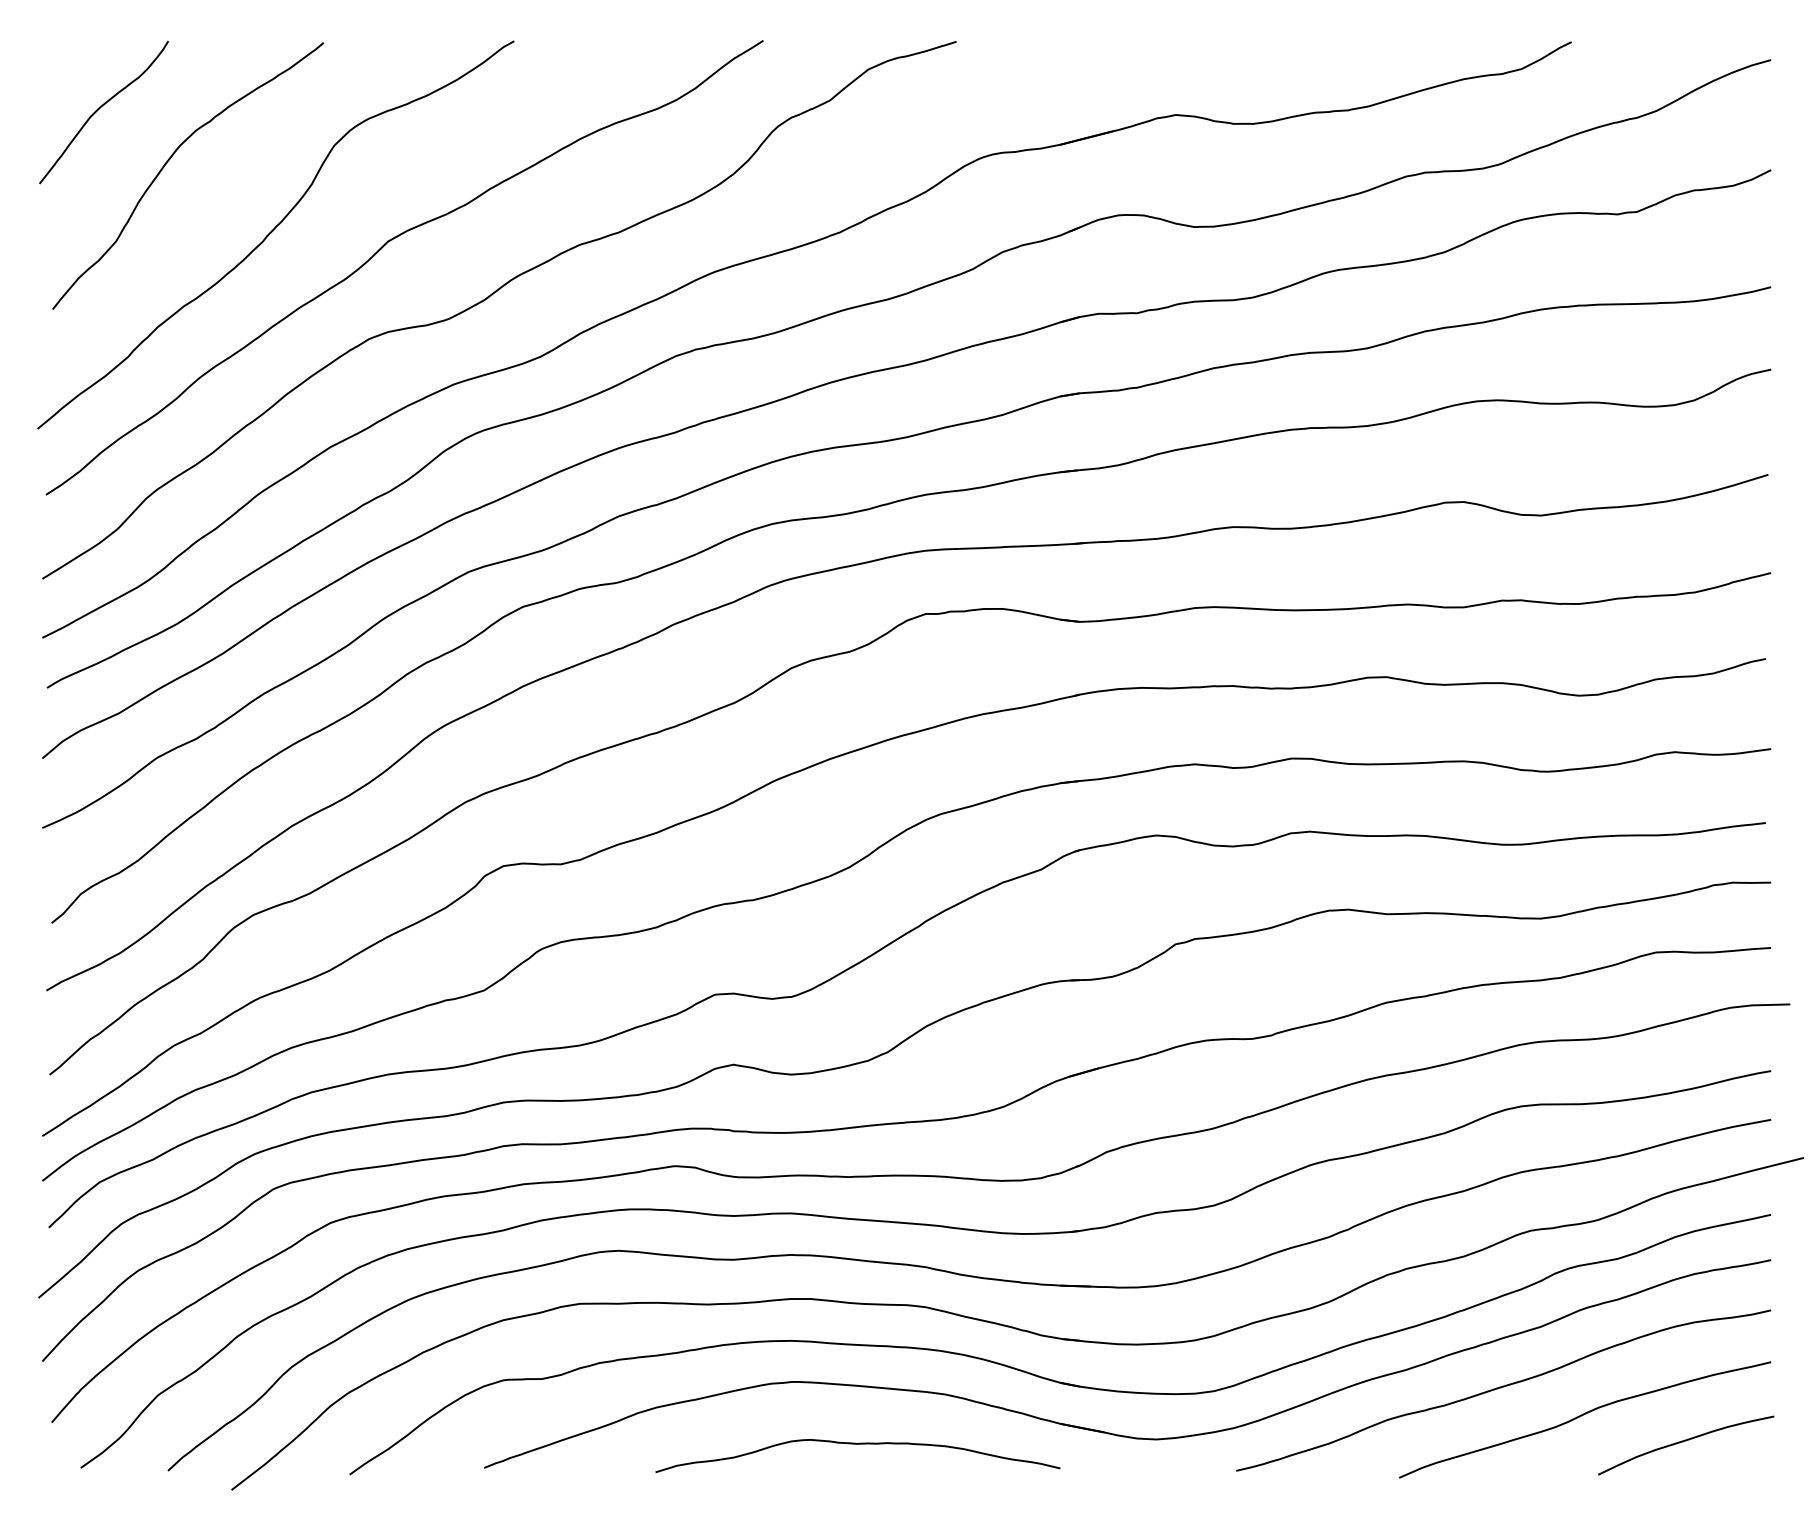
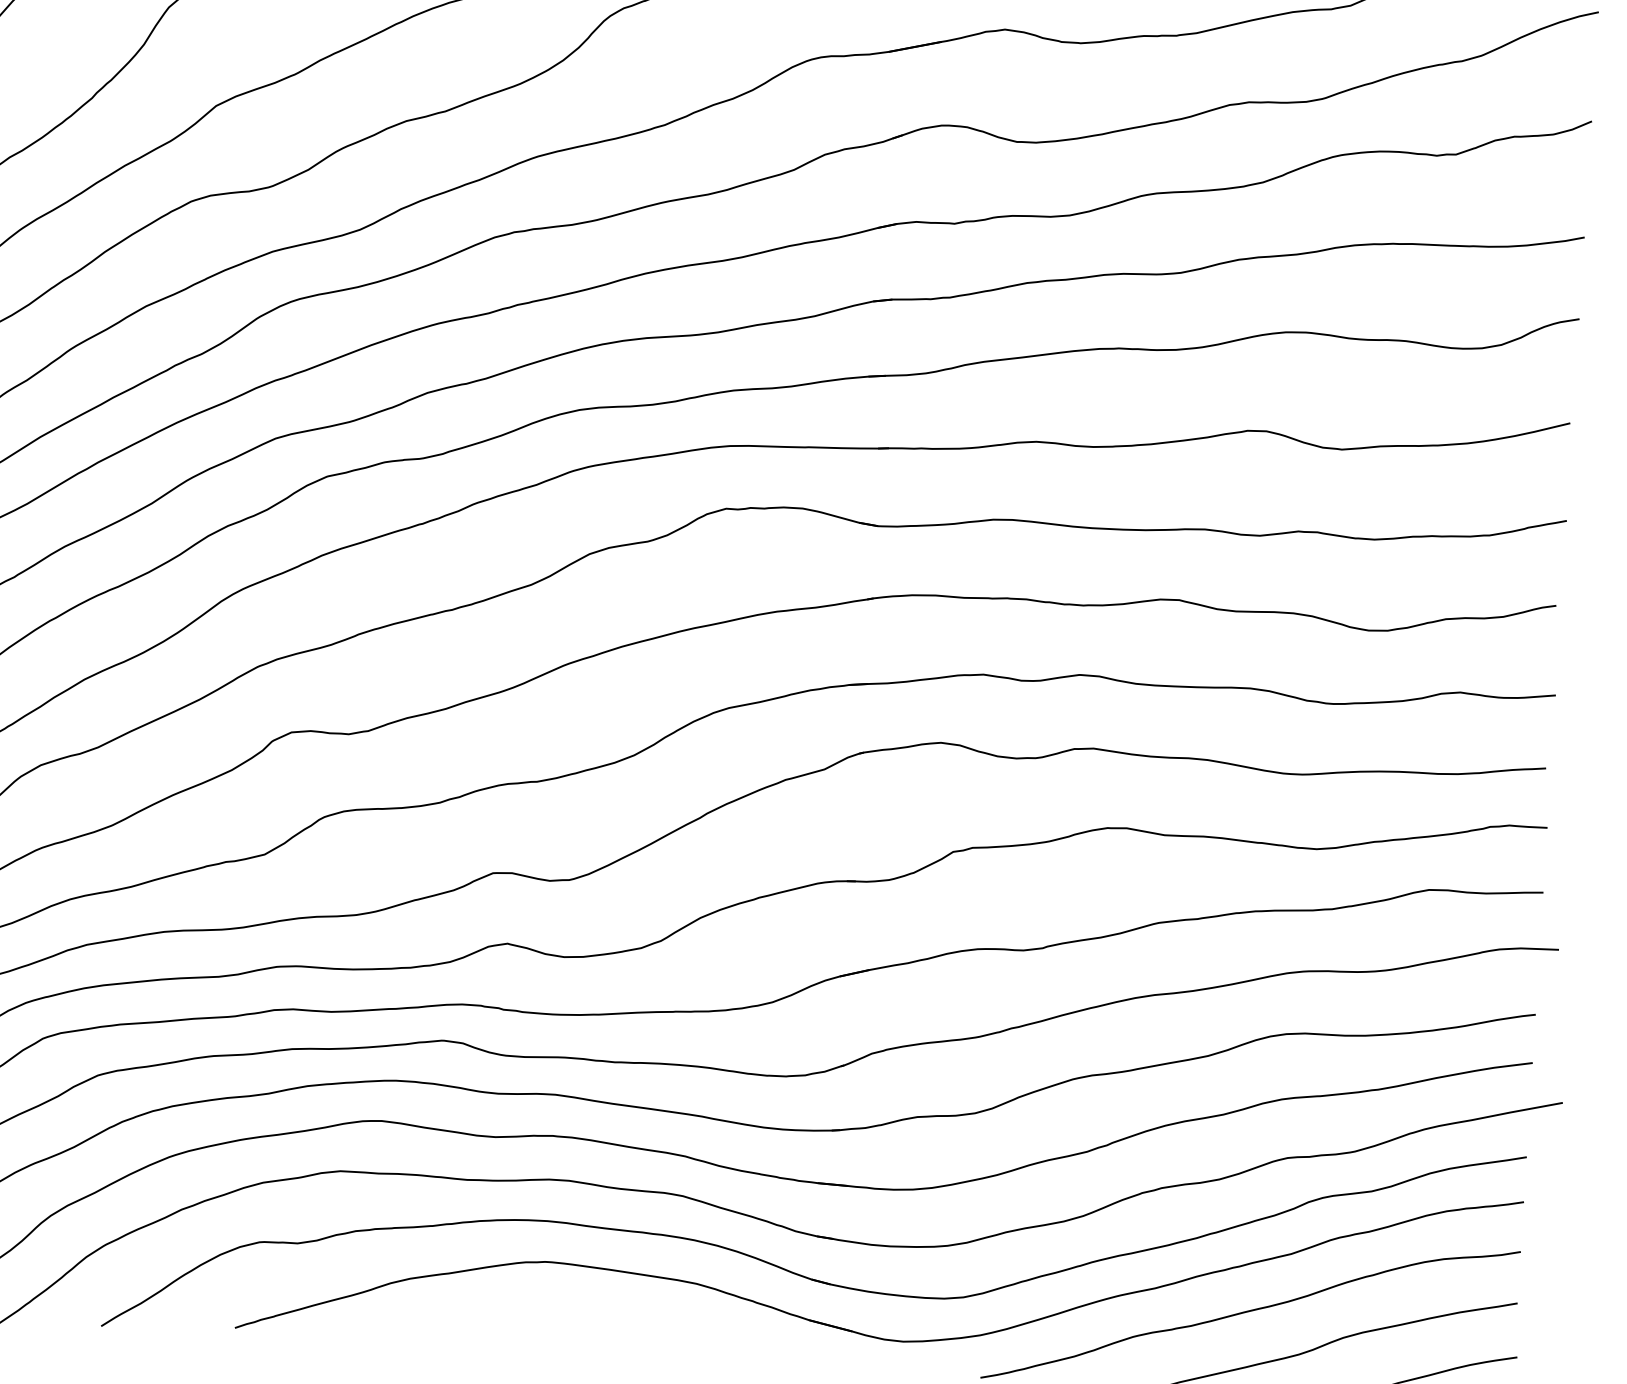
curve: (857, 1444) -> (606, 1327), removed

